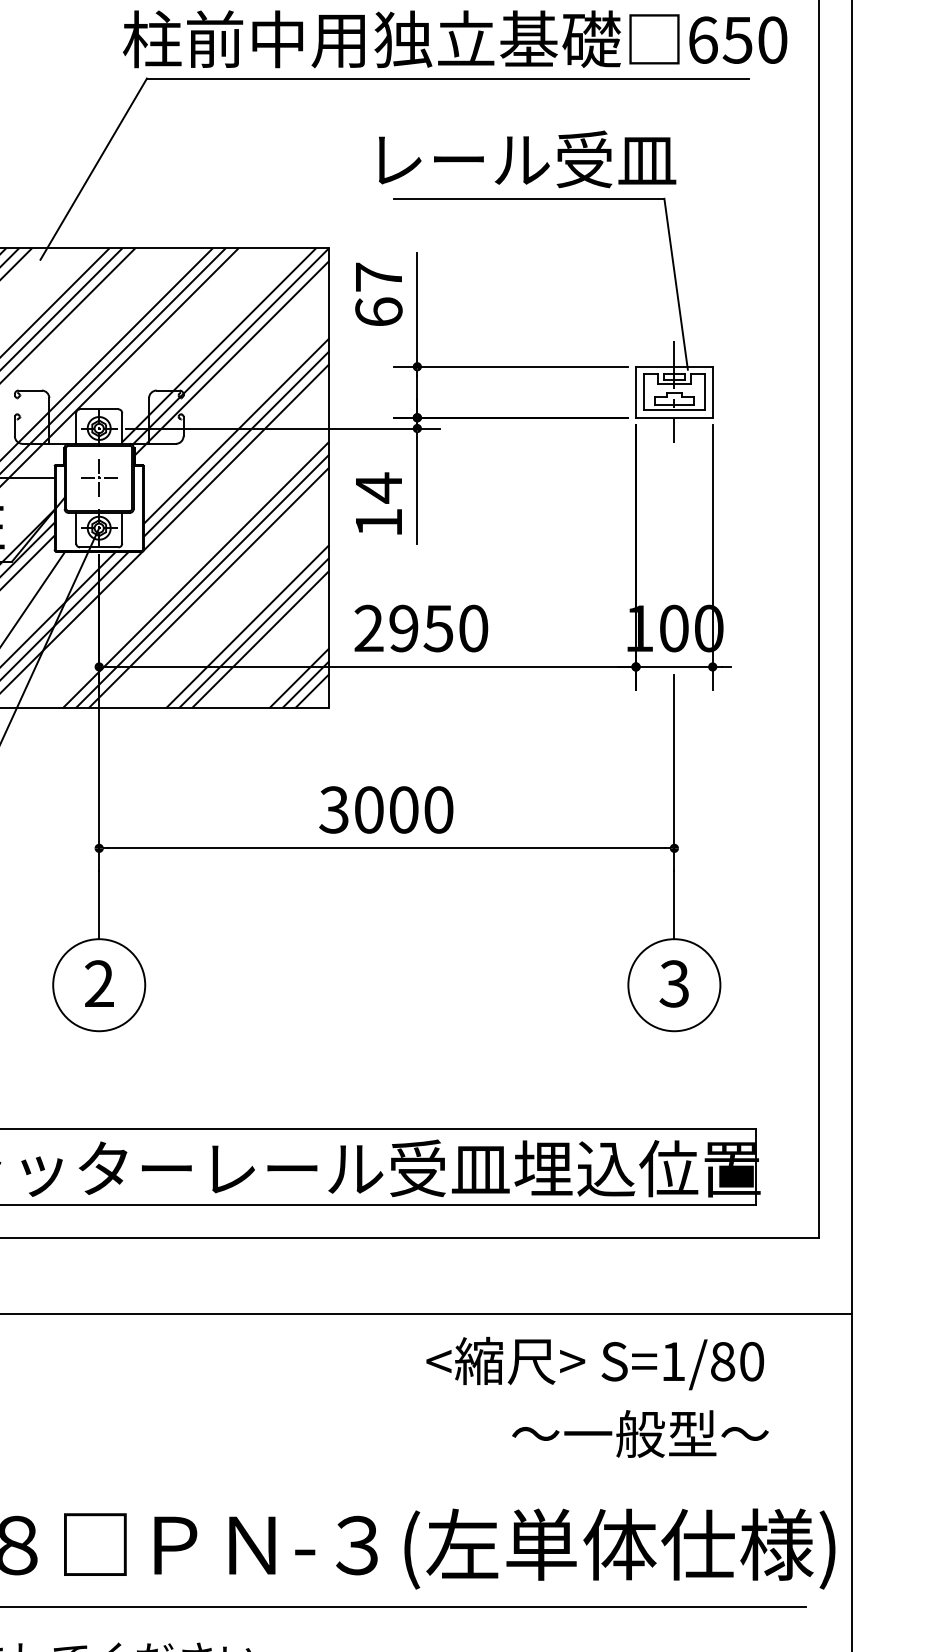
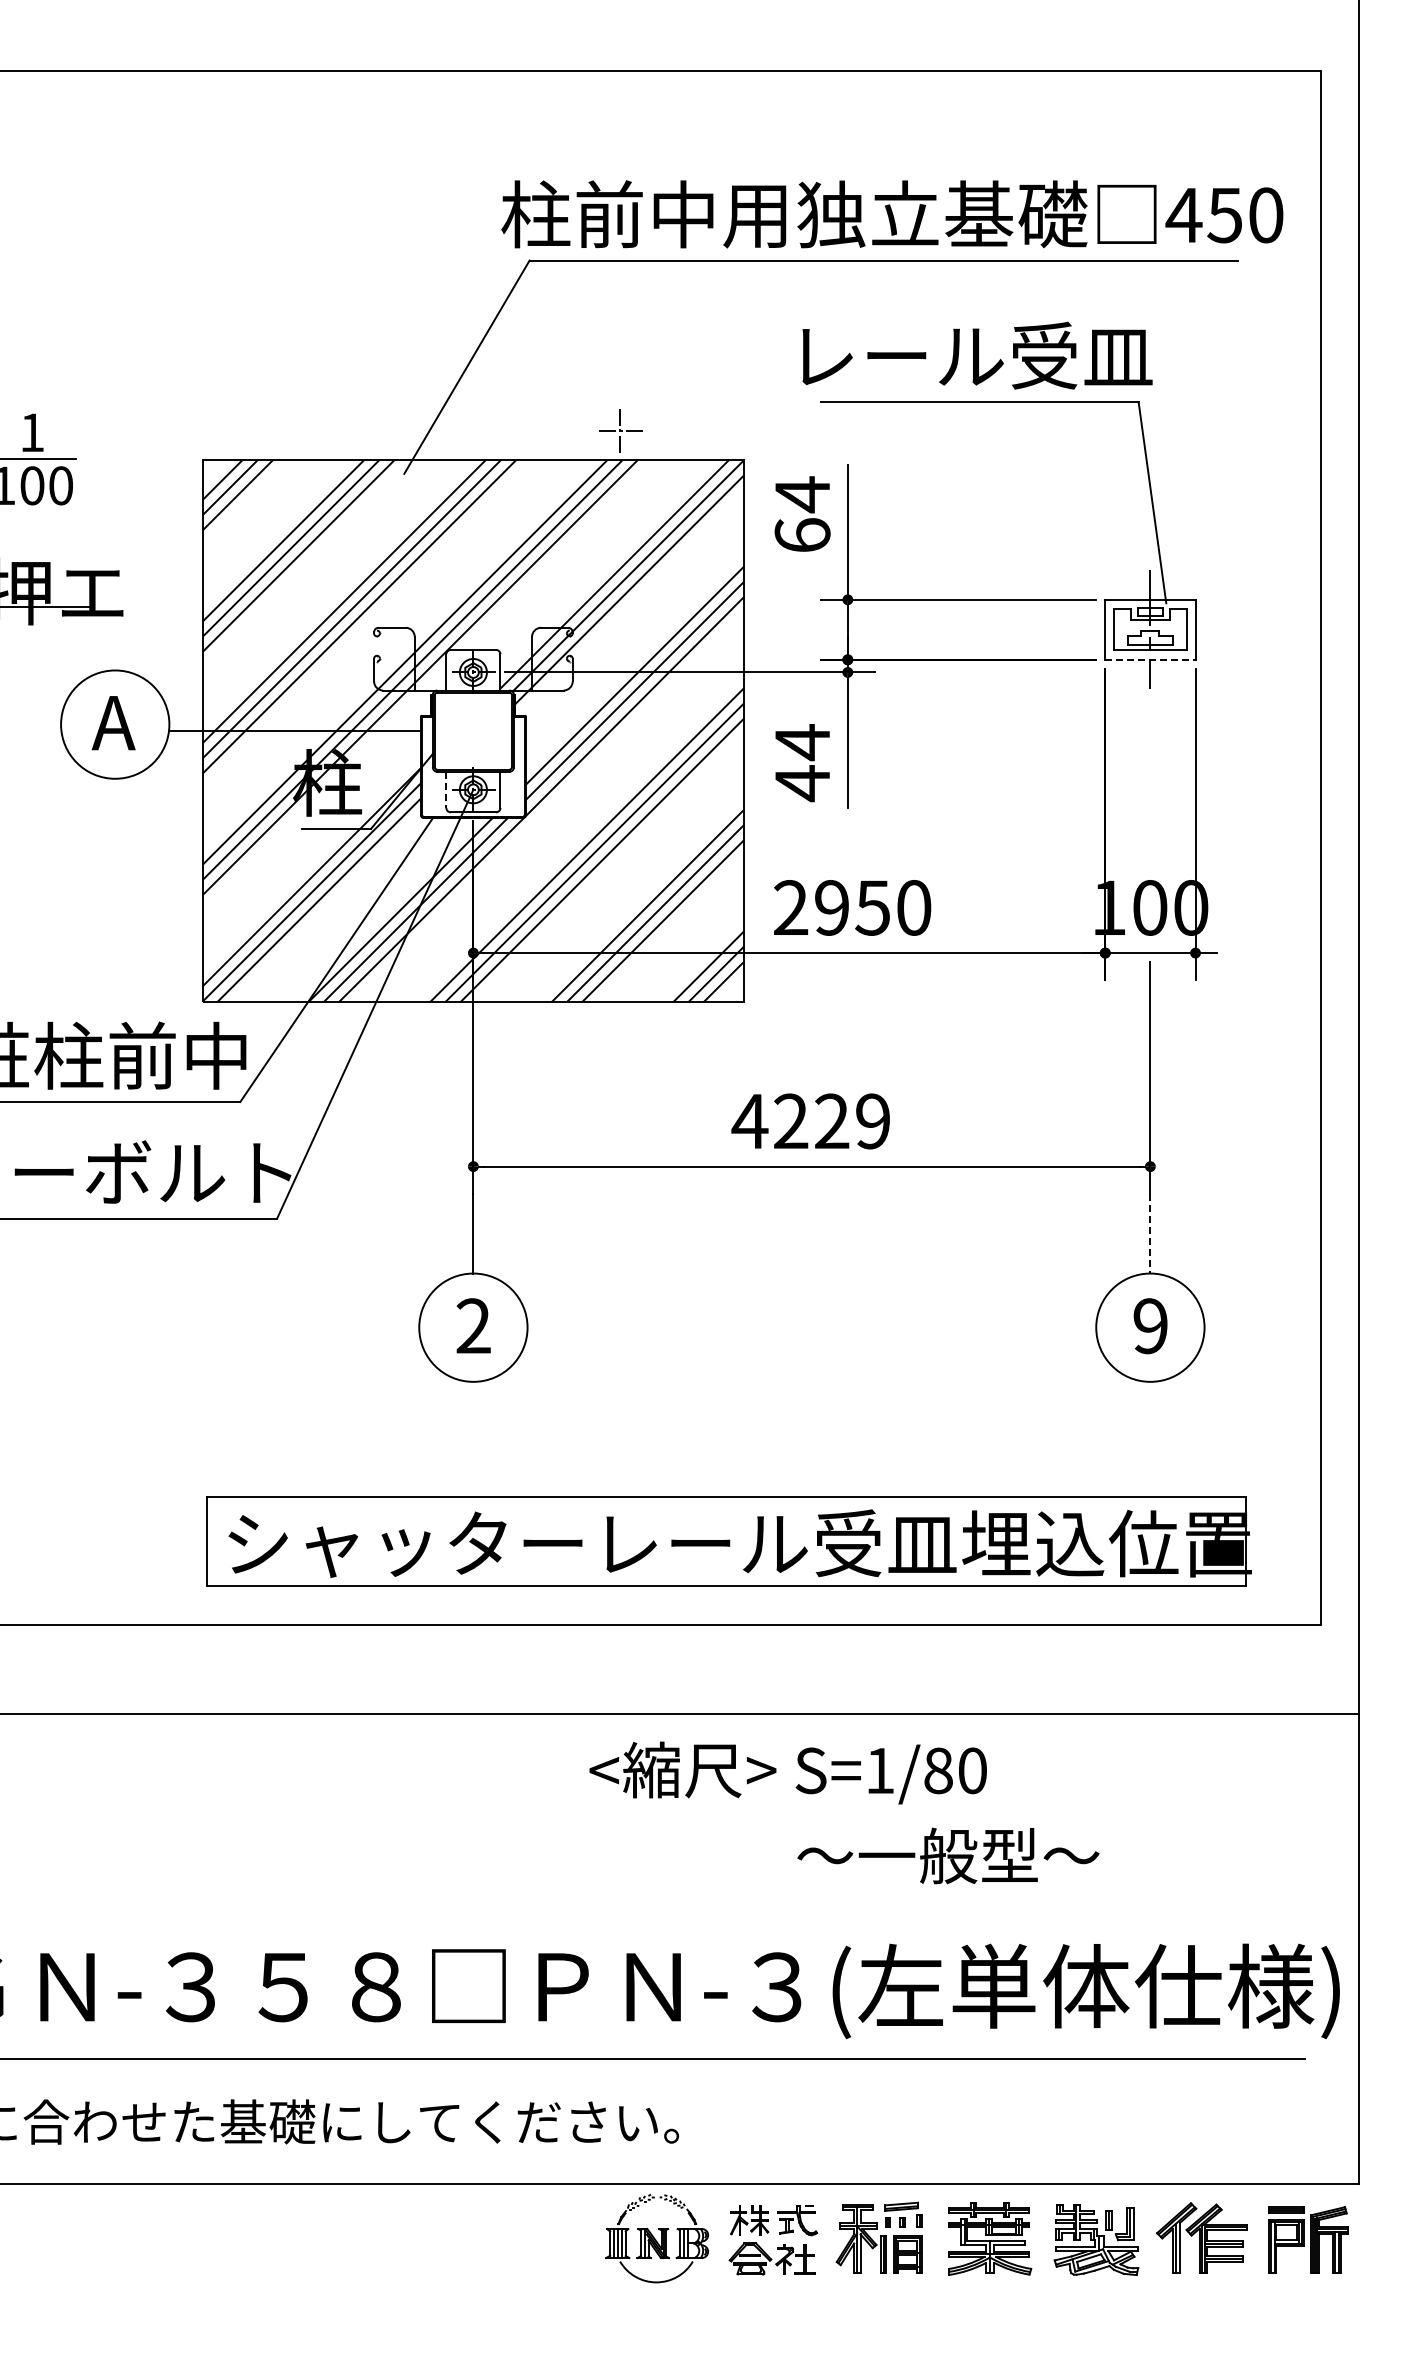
text: (702, 40) -> (1183, 215), 650 -> 450
text: (378, 277) -> (802, 494), 67 -> 64
line: (674, 417) -> (1150, 659), solid -> dashed
part: (99, 477) -> (620, 430), moved
text: (378, 522) -> (802, 783), 14 -> 44
line: (76, 528) -> (446, 790), solid -> dashed
text: (385, 810) -> (810, 1121), 3000 -> 4229
line: (674, 905) -> (1150, 1233), solid -> dashed
text: (673, 984) -> (1149, 1326), 3 -> 9
text: (594, 1363) -> (787, 1772), moved
text: (640, 1433) -> (948, 1855), moved

